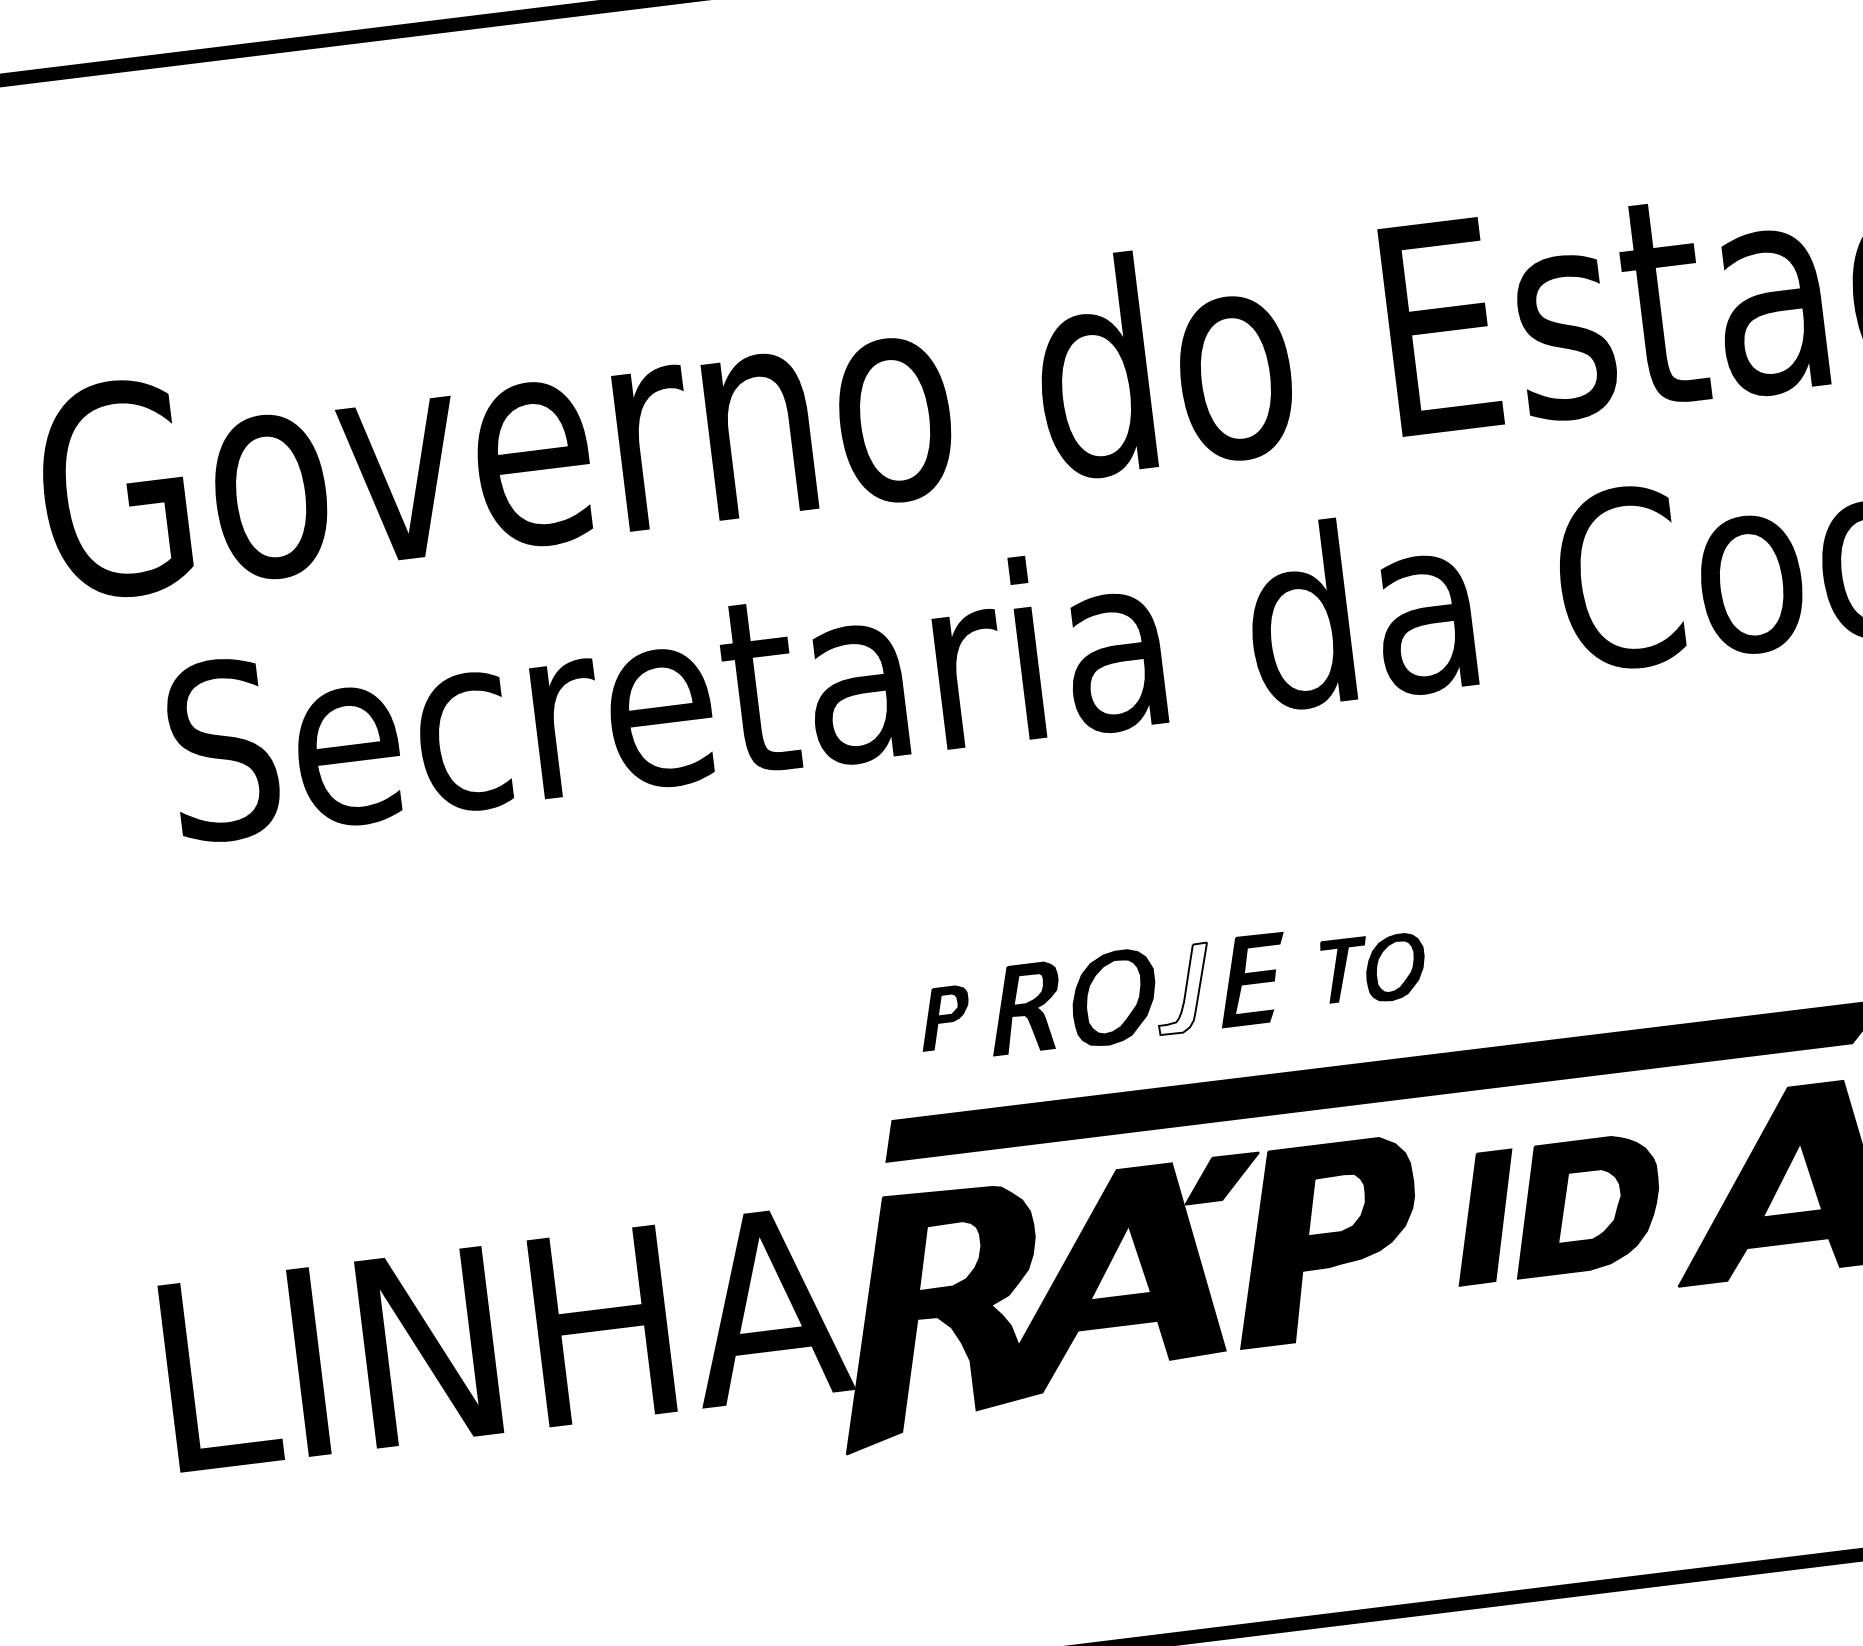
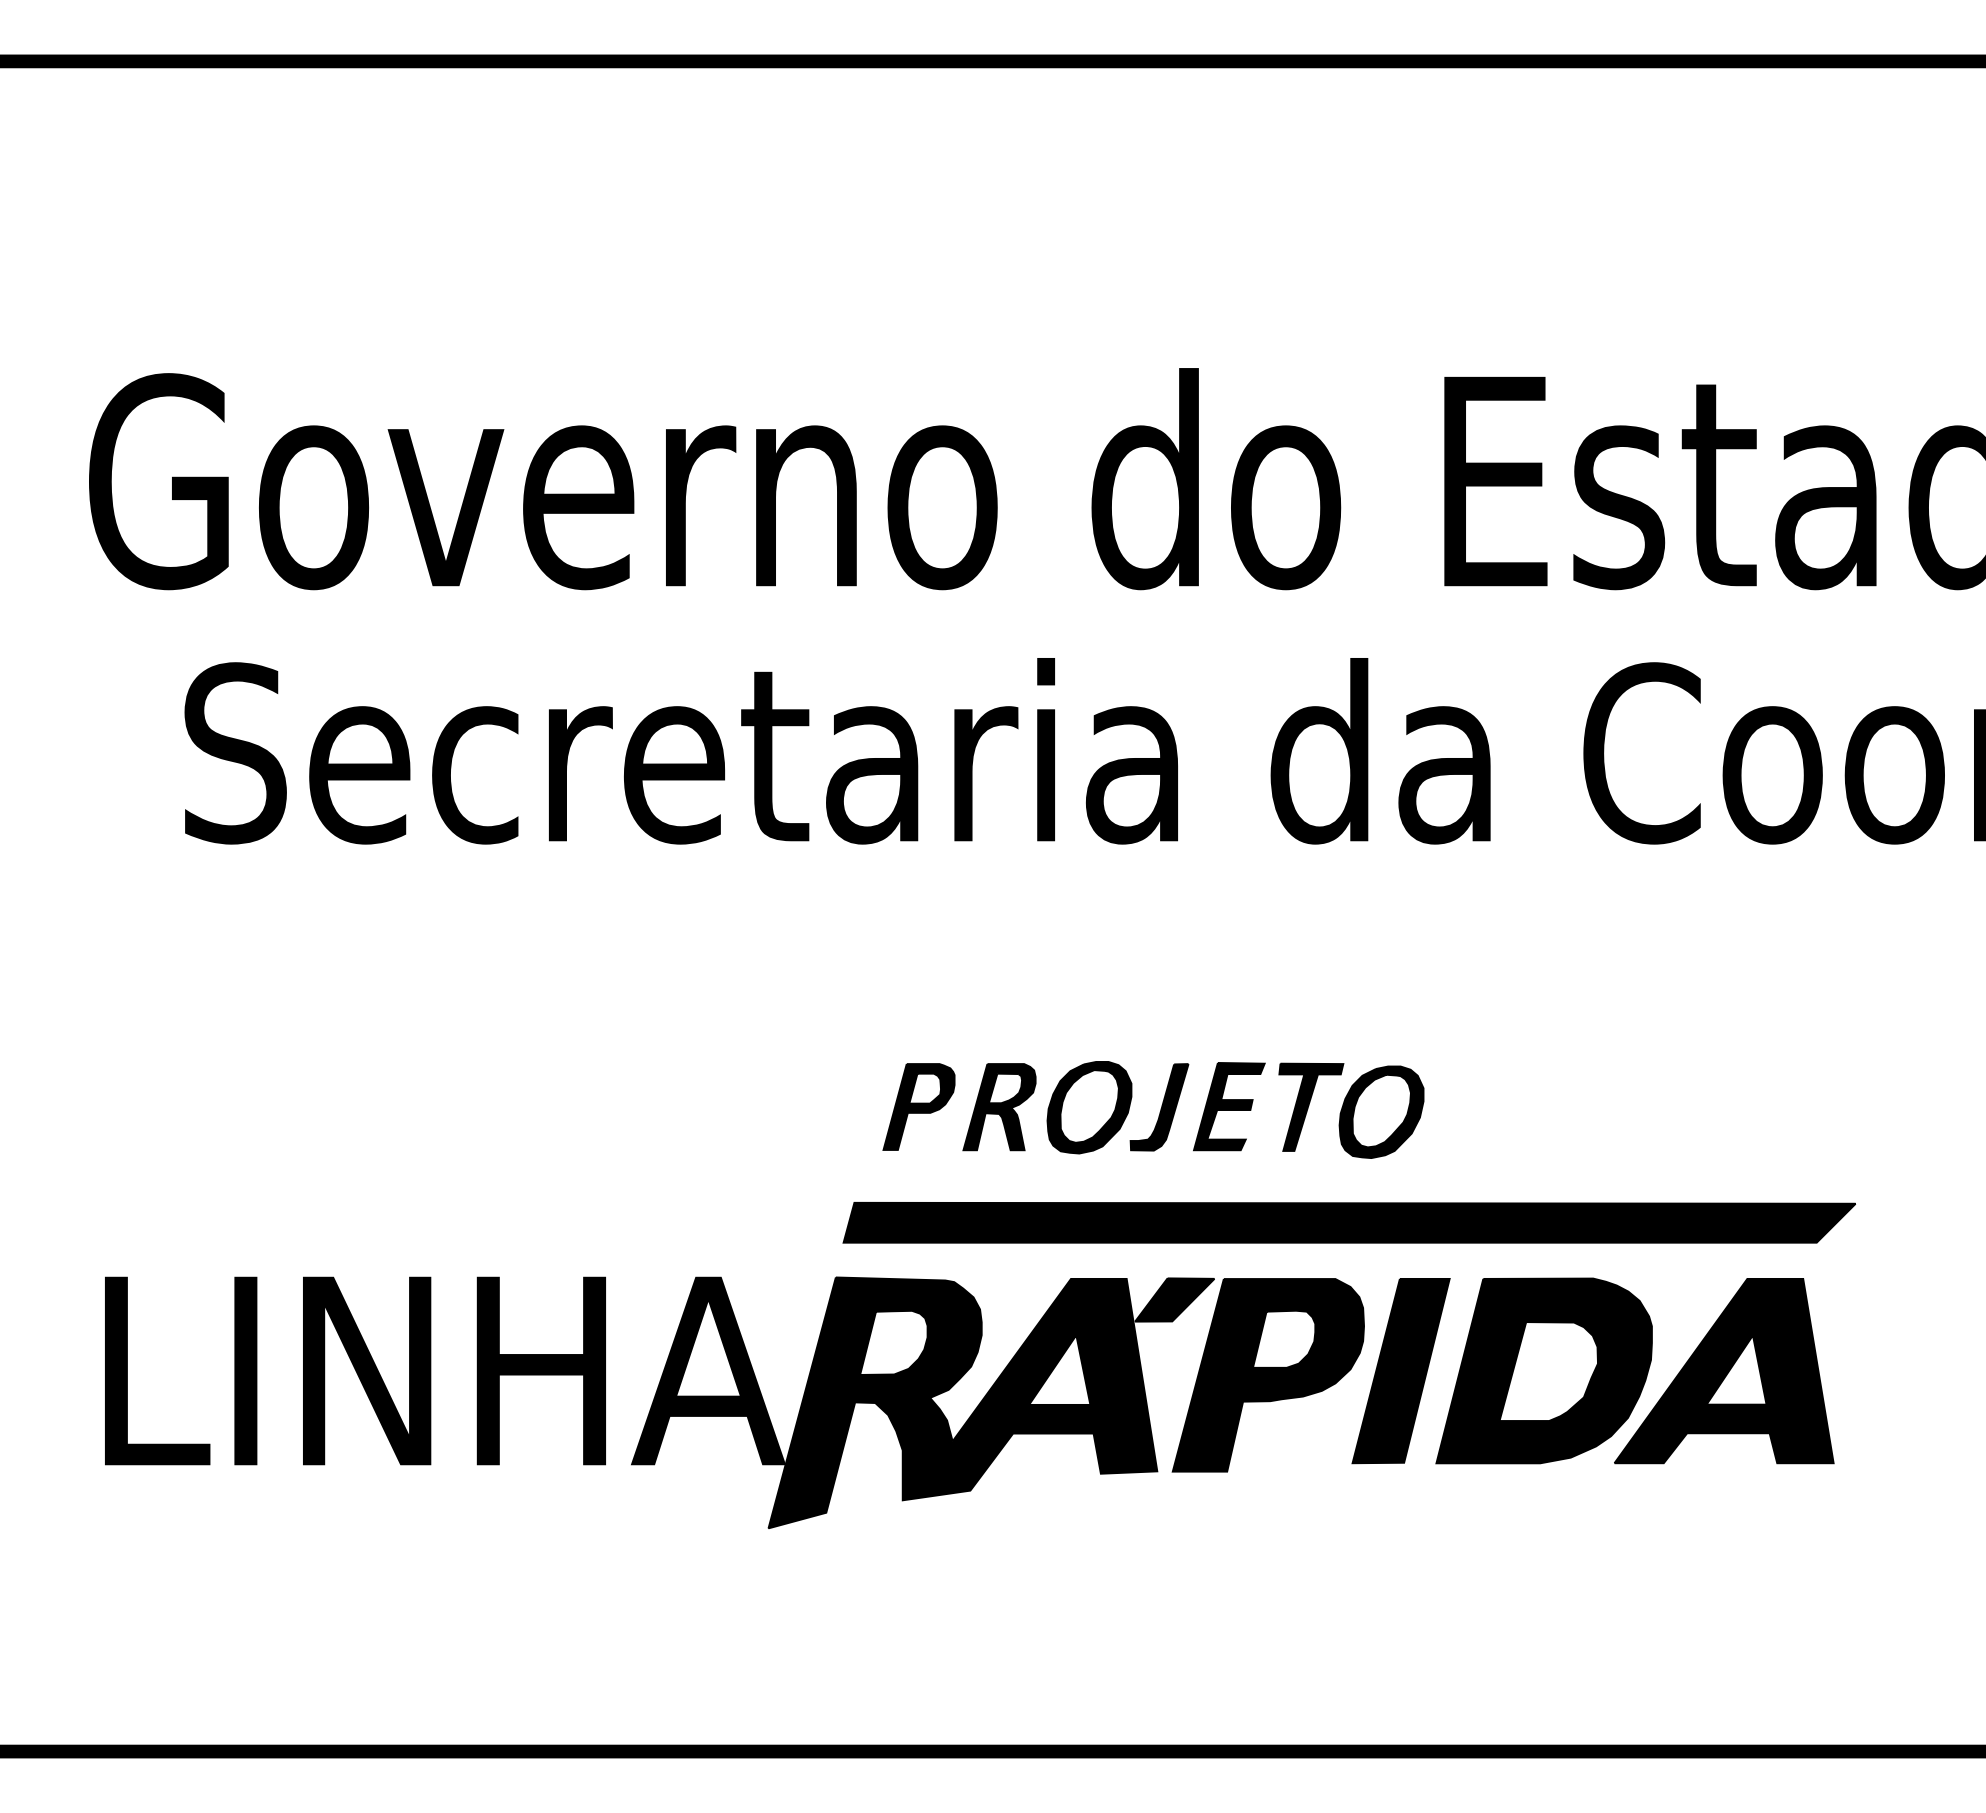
part: (1374, 968) -> (1351, 1110), size x1.43
fill: (1183, 989) -> (1159, 1107), added
part: (944, 1017) -> (918, 1106), size x1.43
part: (1555, 1208) -> (1501, 1370), size x1.43

